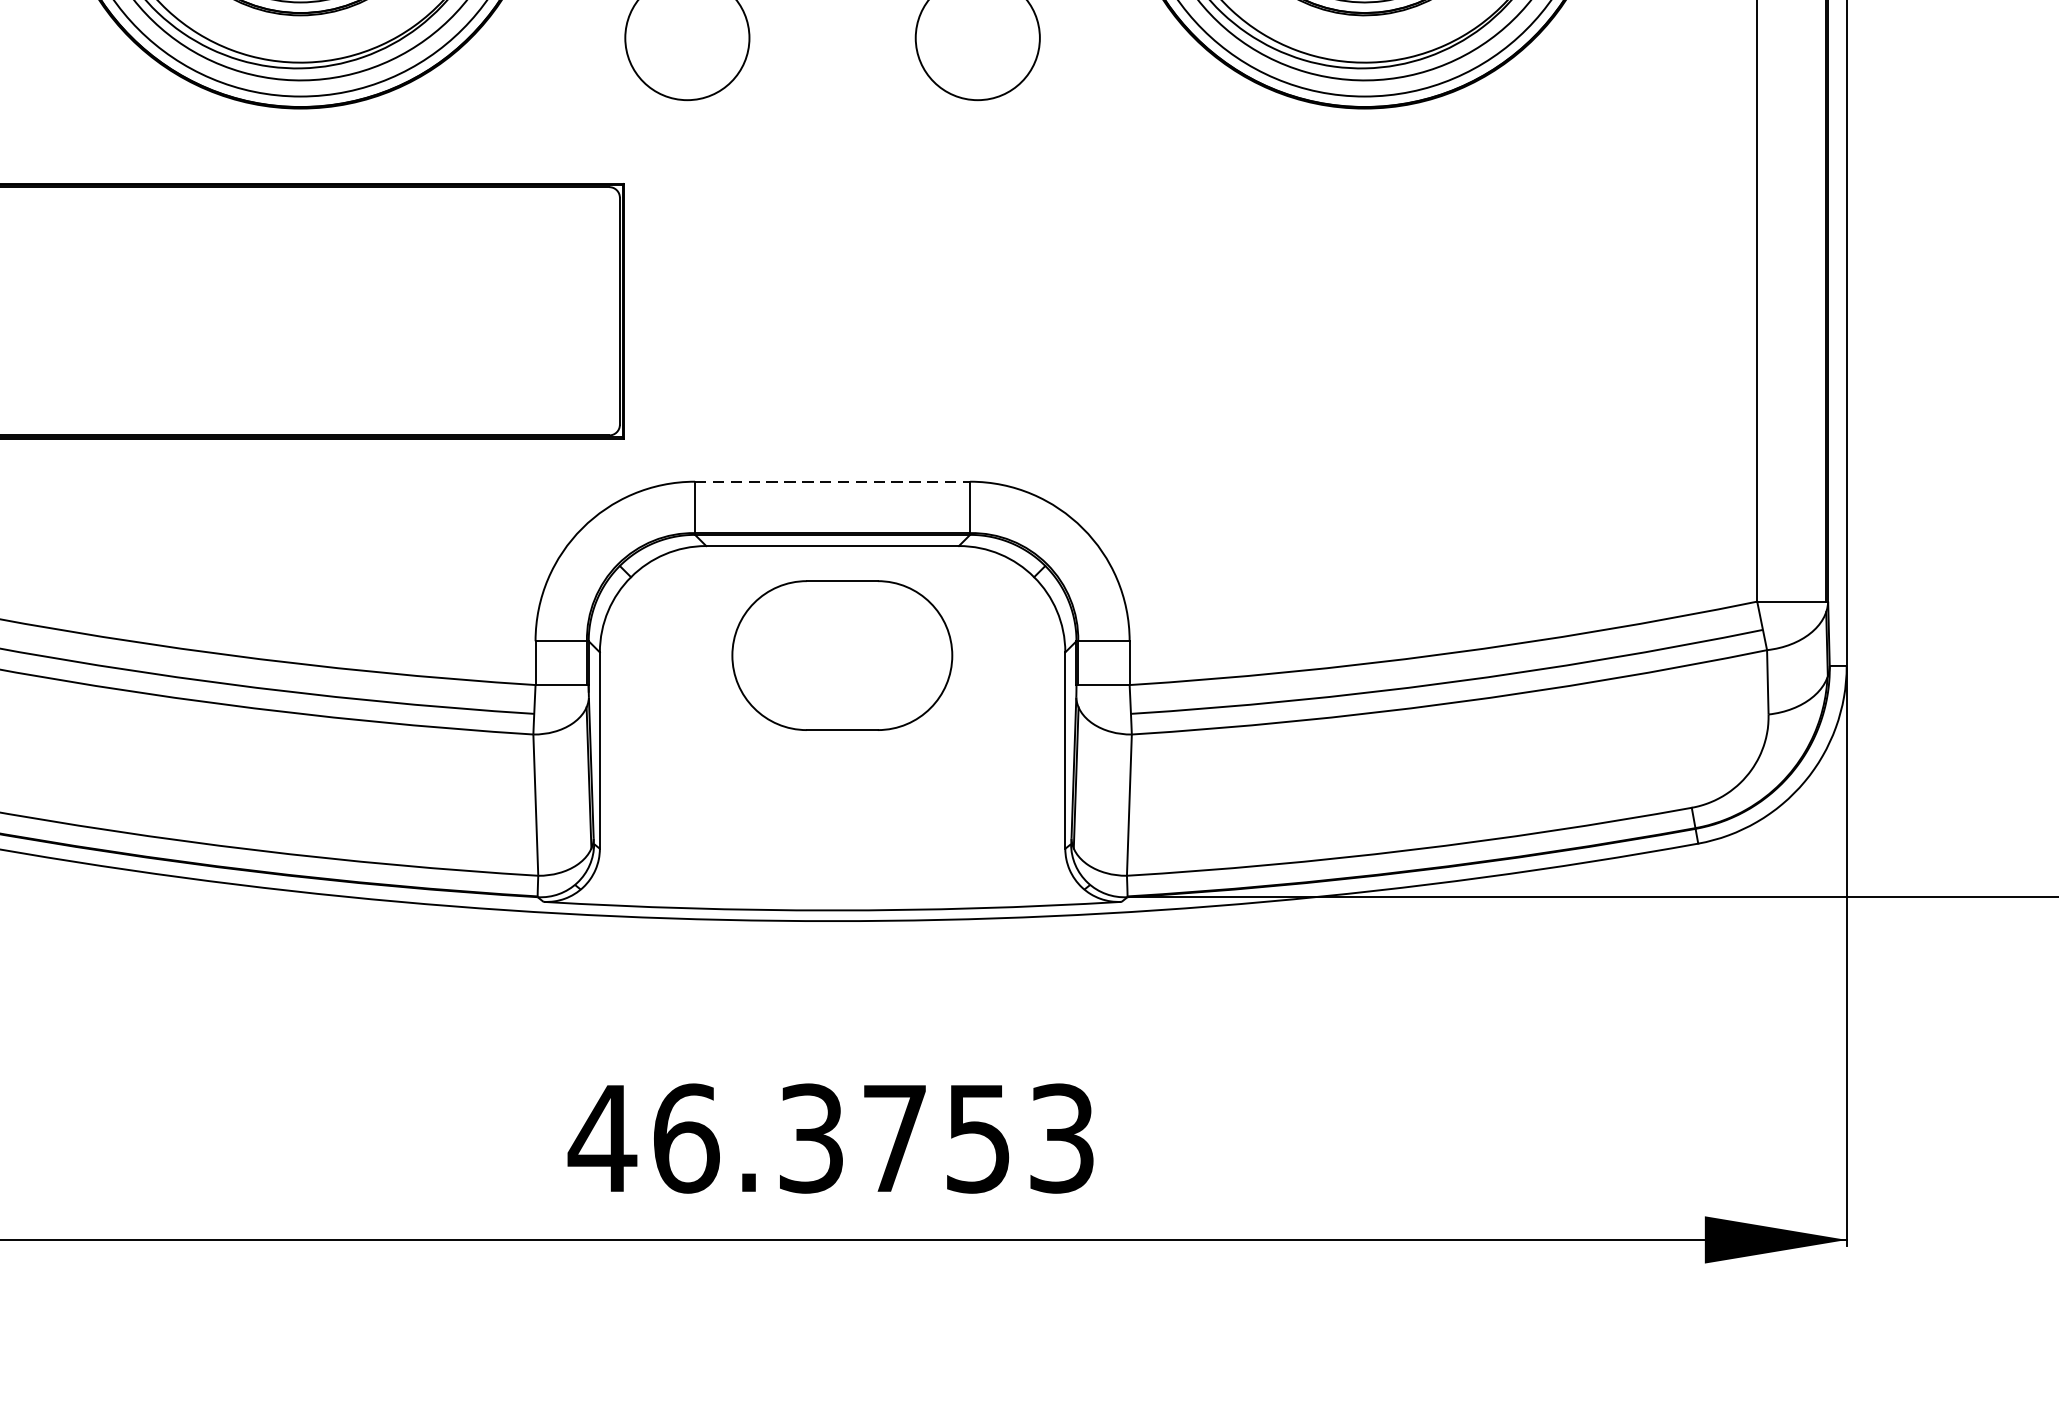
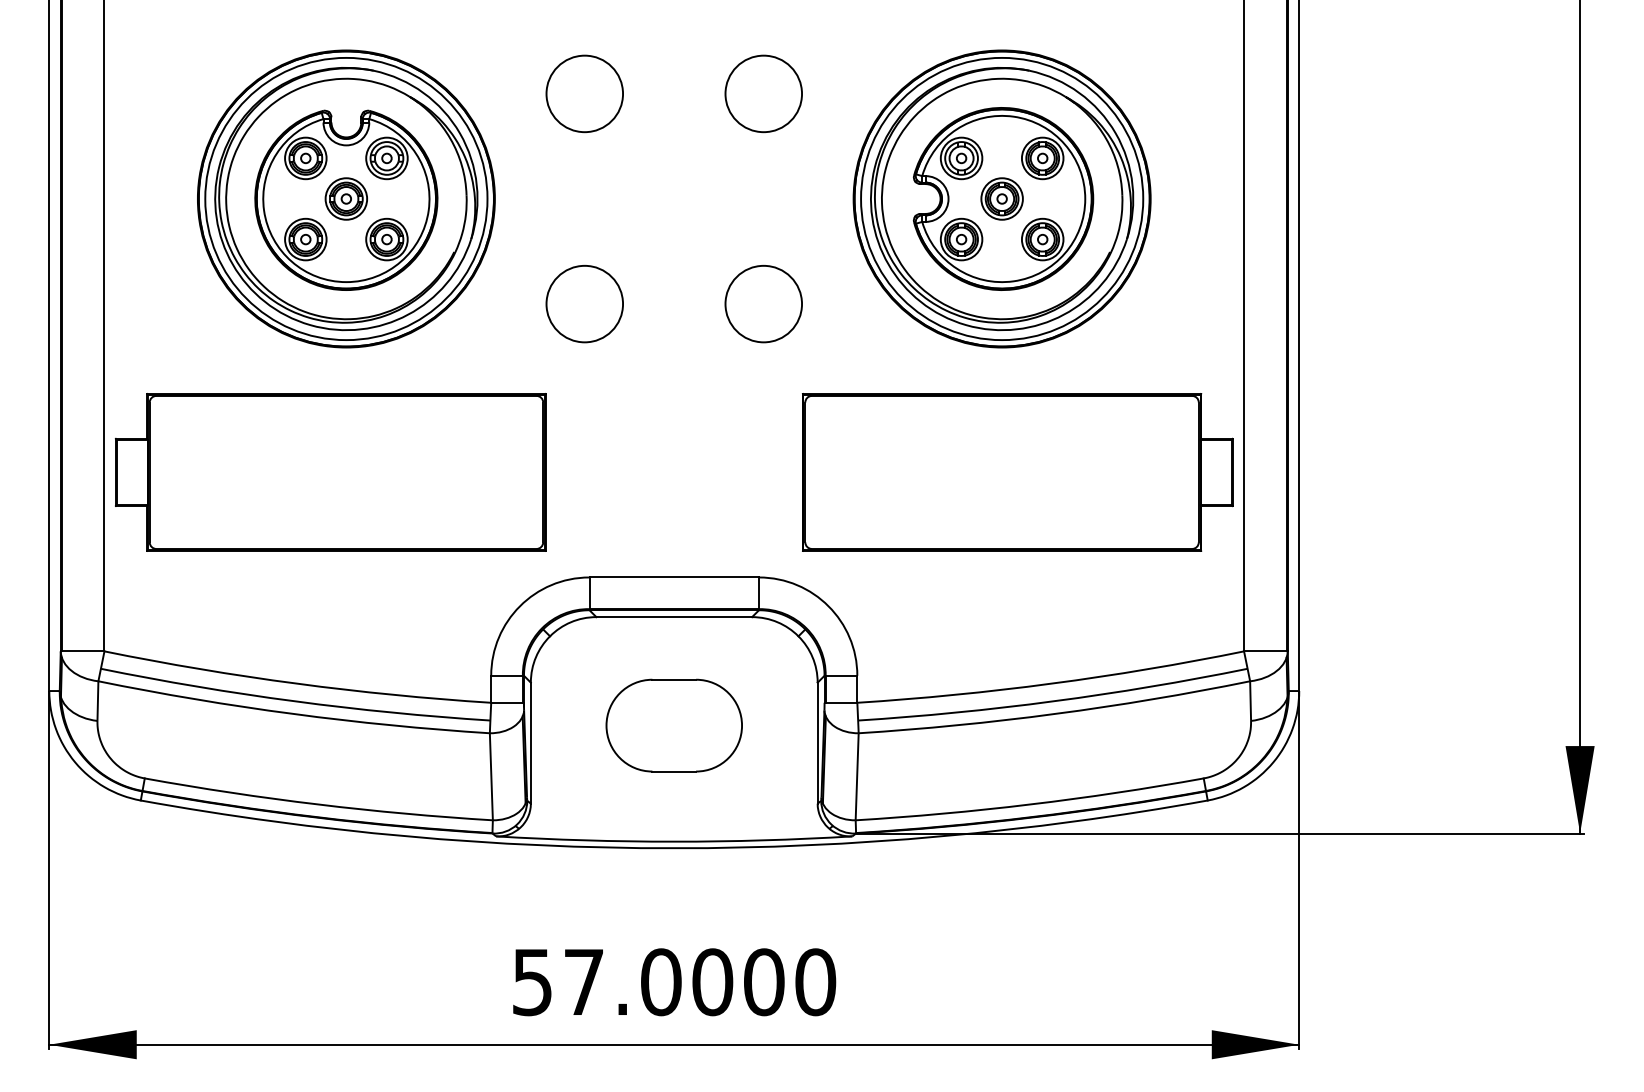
part: (1389, 311) -> (1017, 472), added
line: (832, 481) -> (674, 577), dashed -> solid
part: (841, 655) -> (673, 725), moved
text: (831, 1138) -> (673, 982), 46.3753 -> 57.0000

